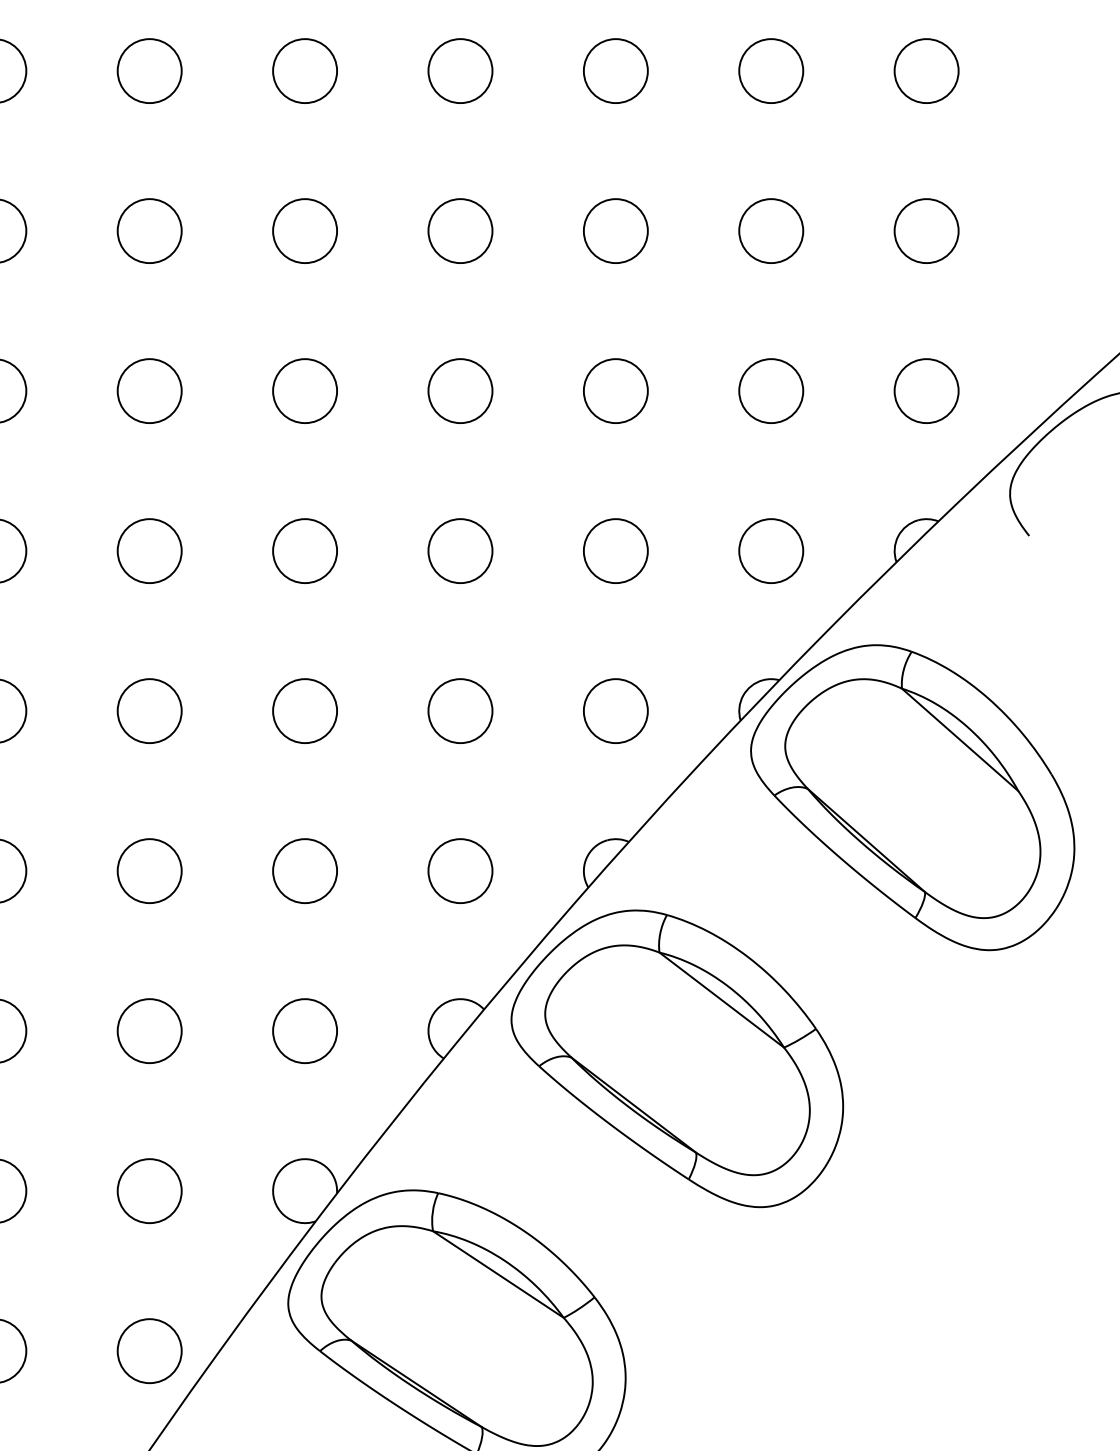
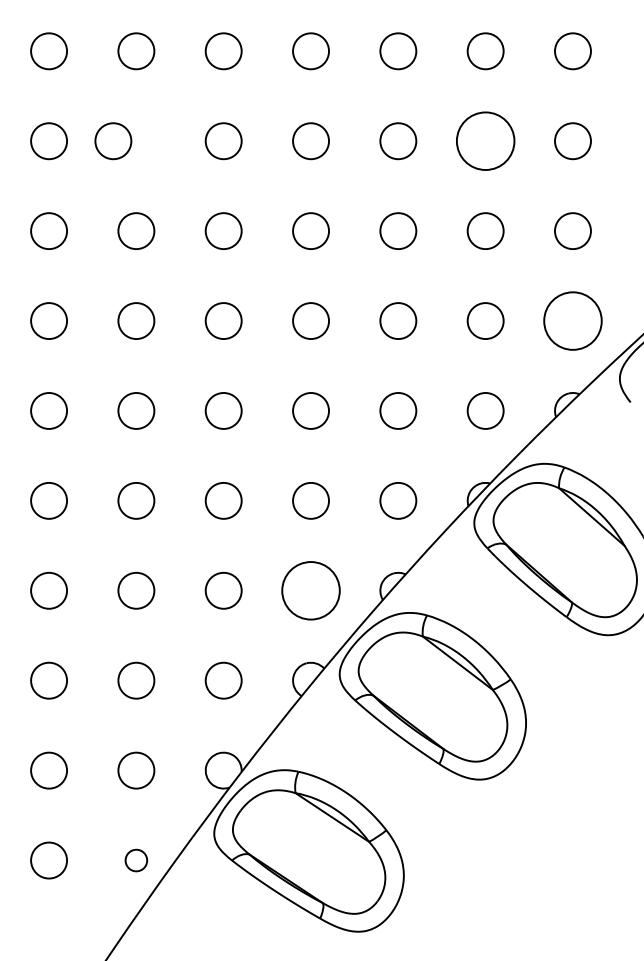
circle: (149, 71) -> (113, 141), moved
circle: (770, 71) -> (485, 141), size x1.6
circle: (925, 390) -> (572, 320), size x1.6
circle: (461, 870) -> (311, 590), size x1.6
circle: (149, 1351) -> (136, 860), size x0.6

